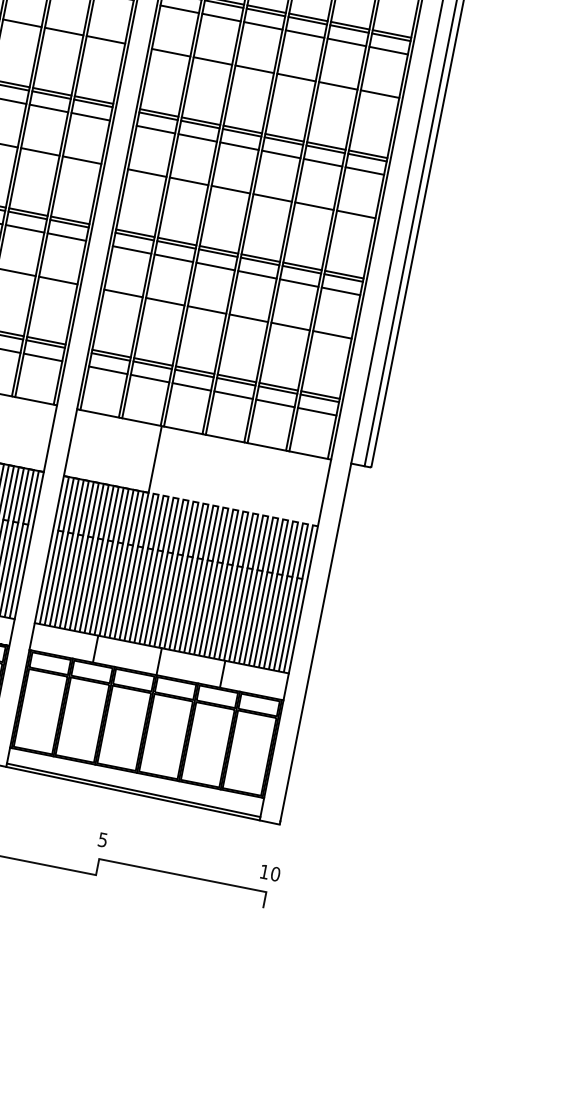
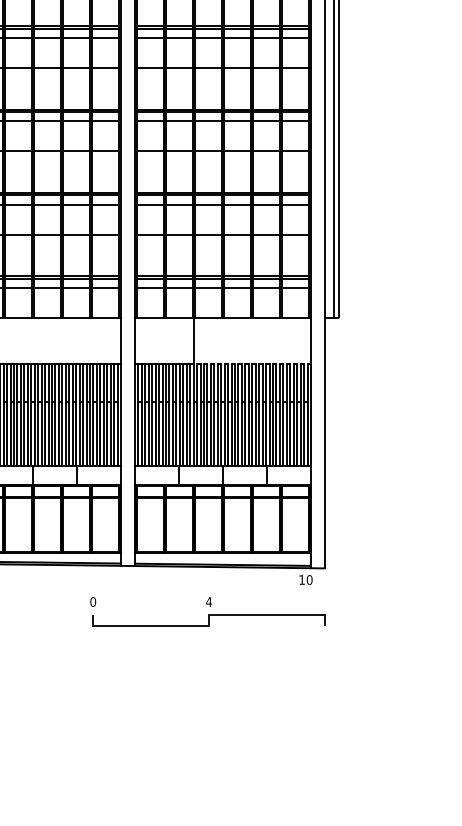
text: (102, 839) -> (208, 601), 5 -> 4
text: (269, 872) -> (305, 579), moved

